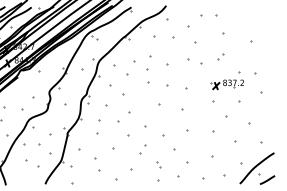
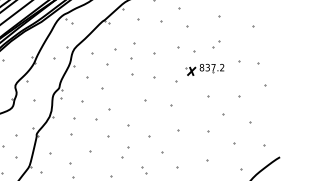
part: (226, 84) -> (203, 69), moved

